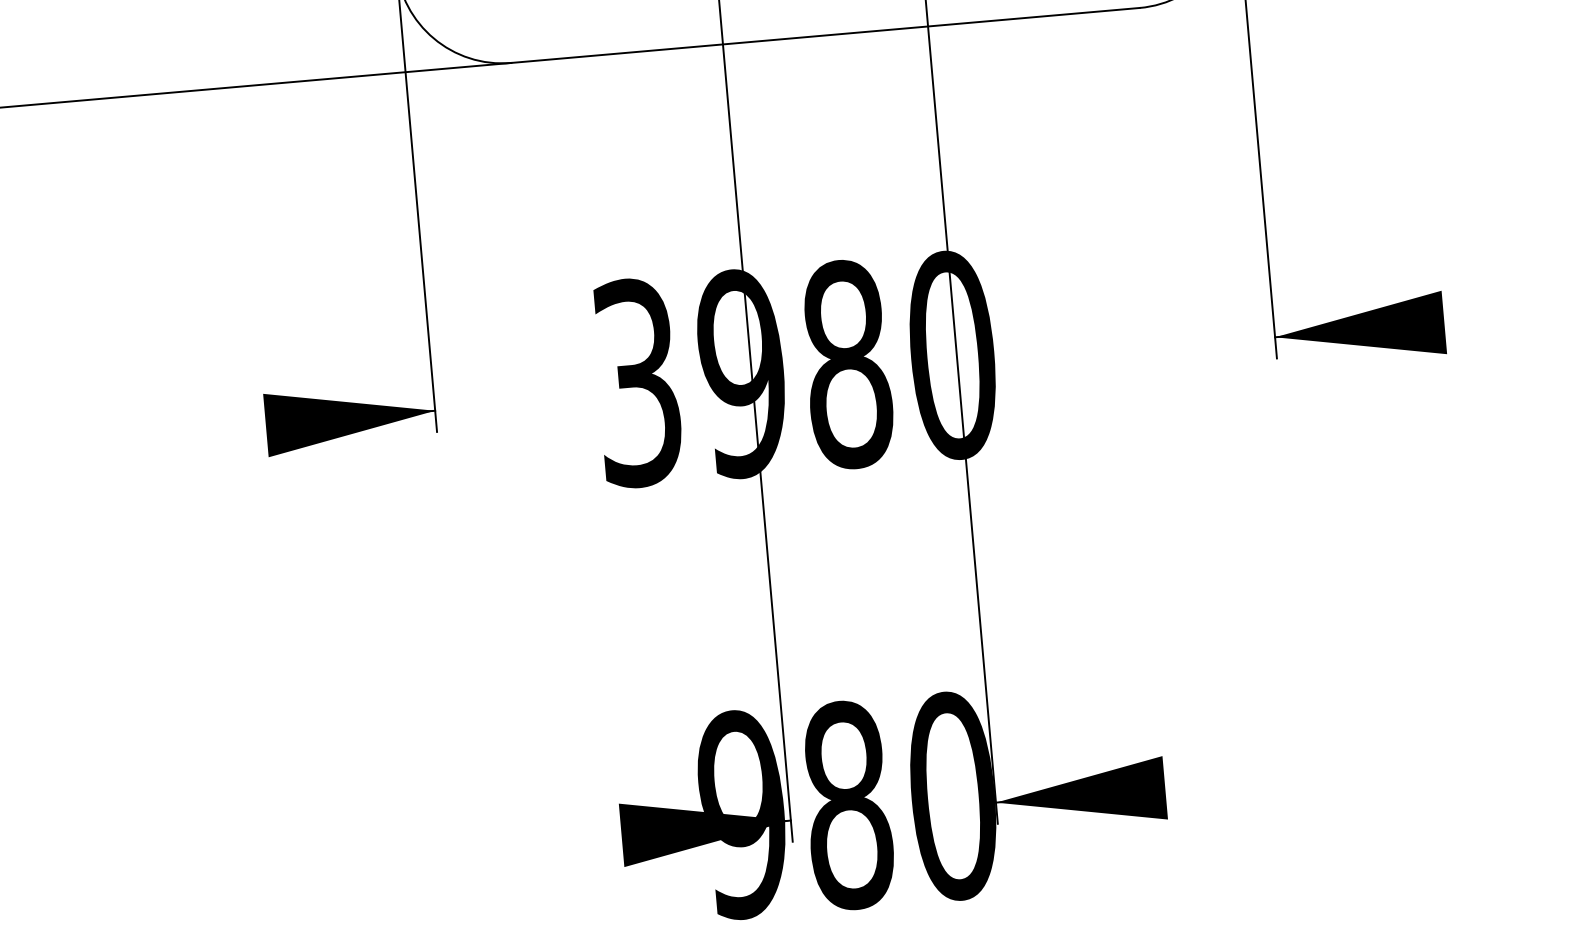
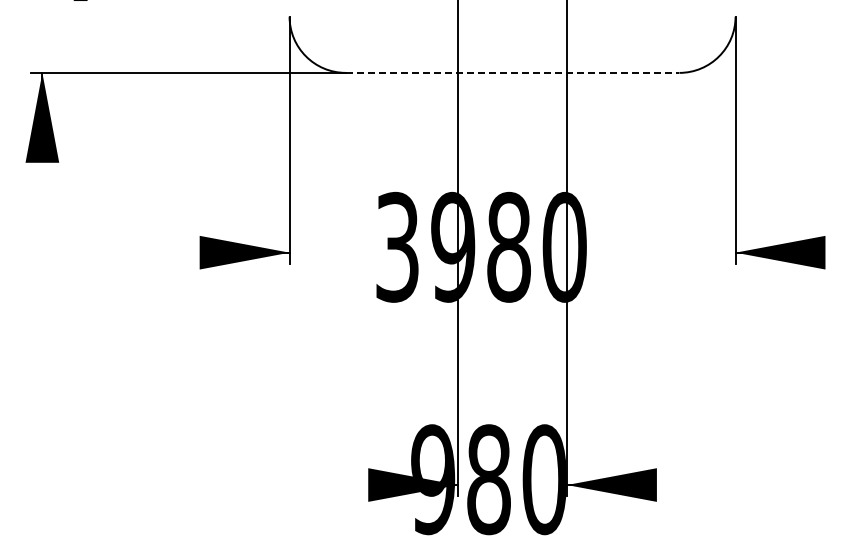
line: (825, 34) -> (512, 72), solid -> dashed

